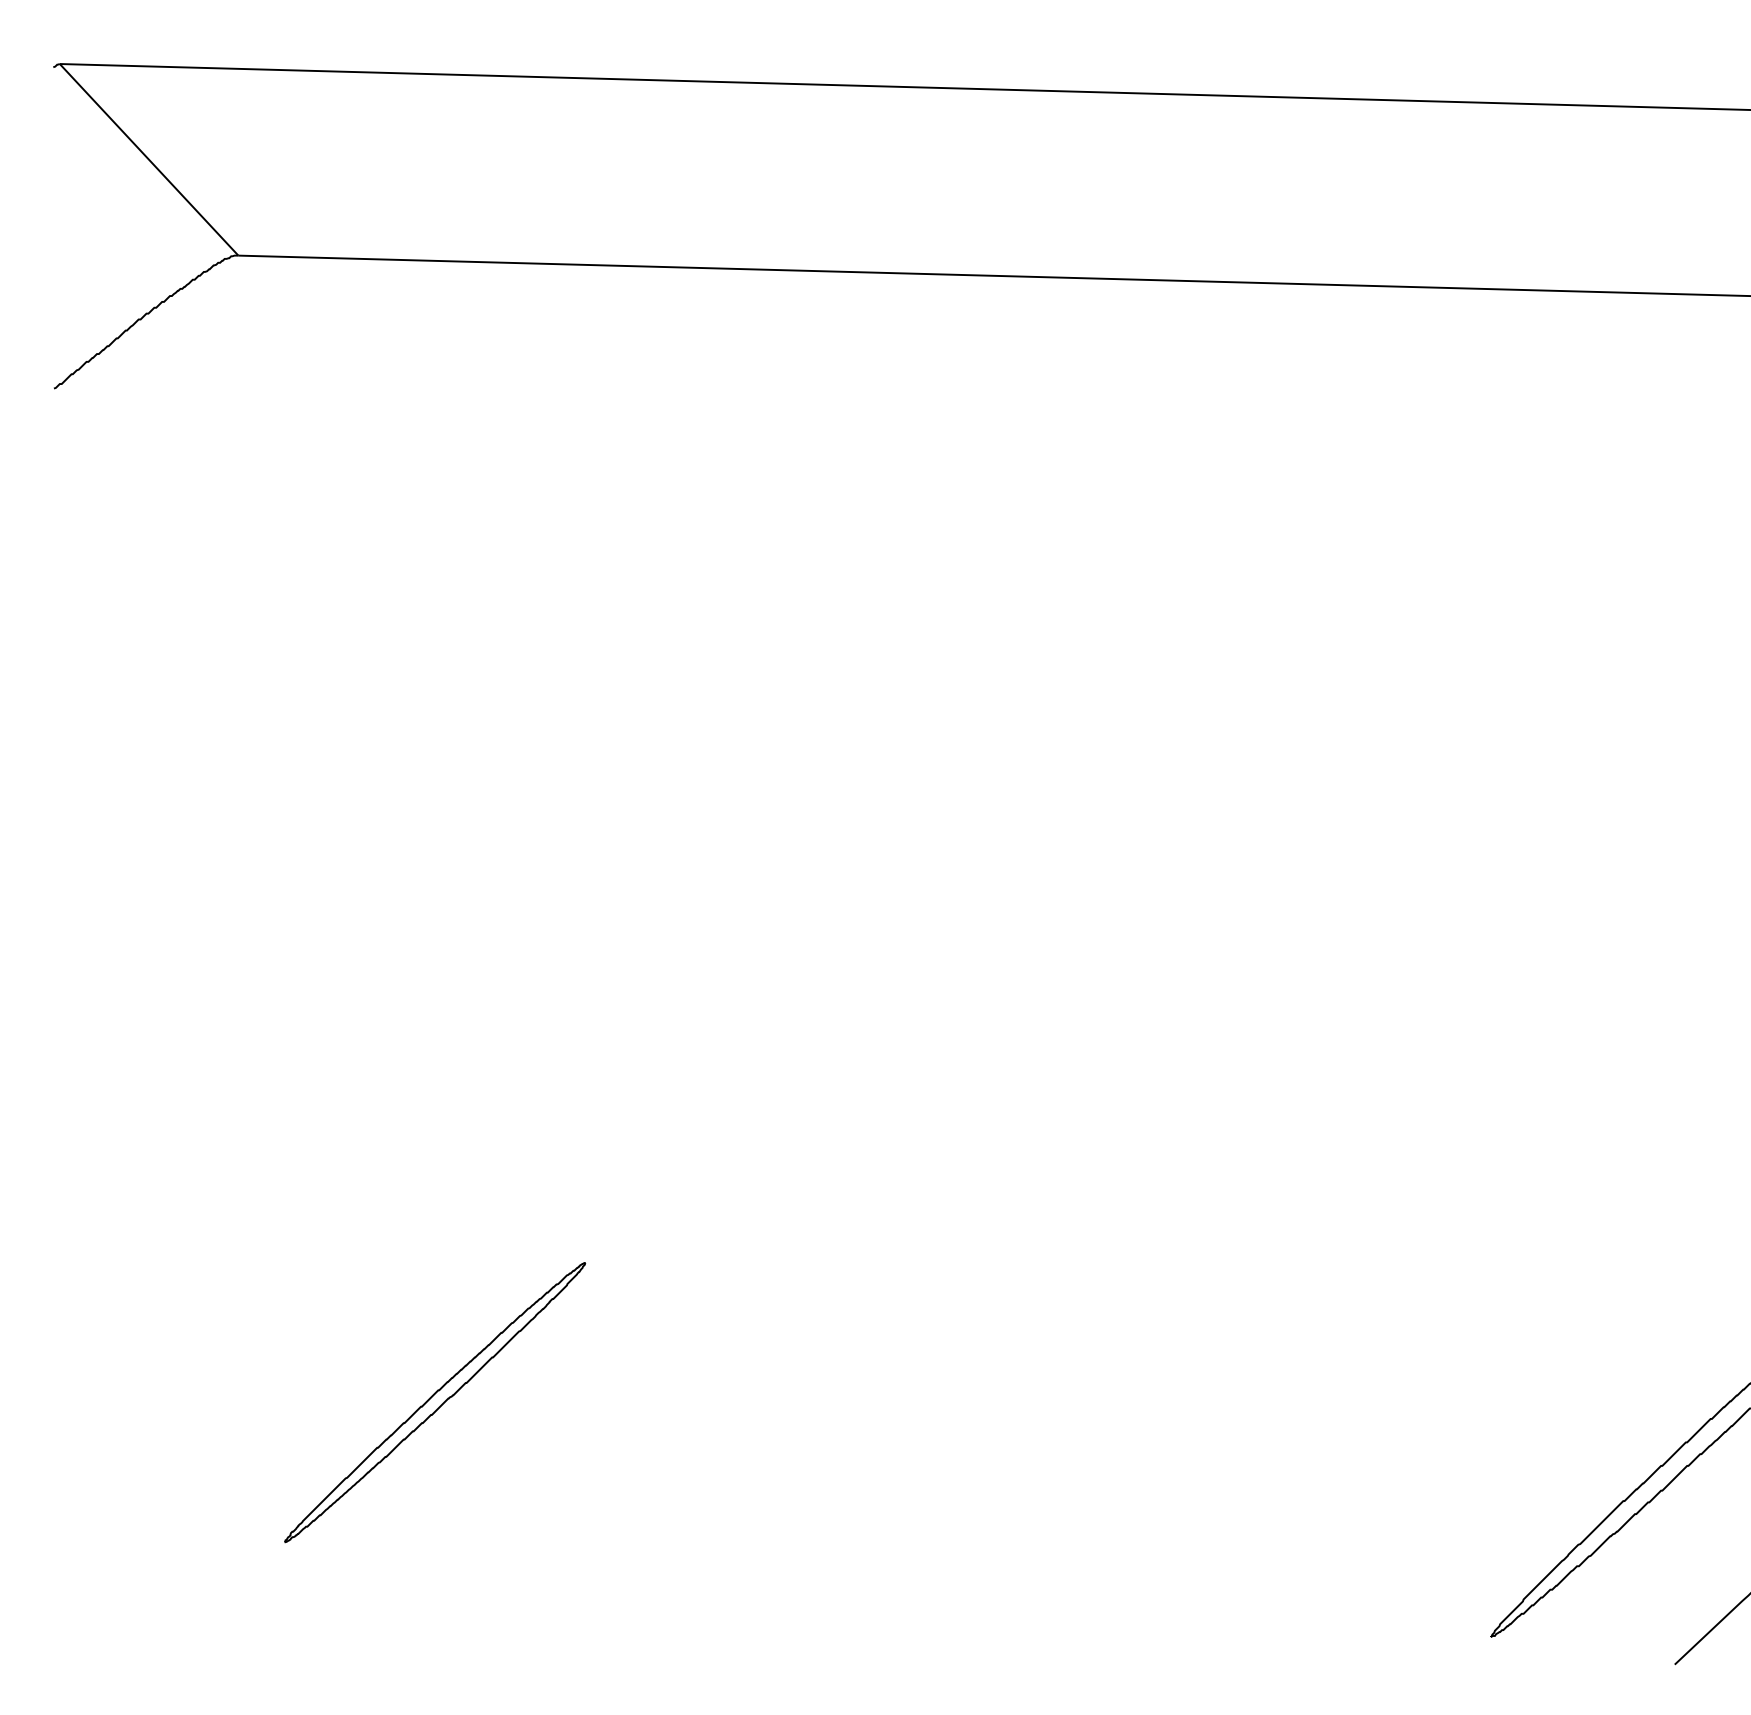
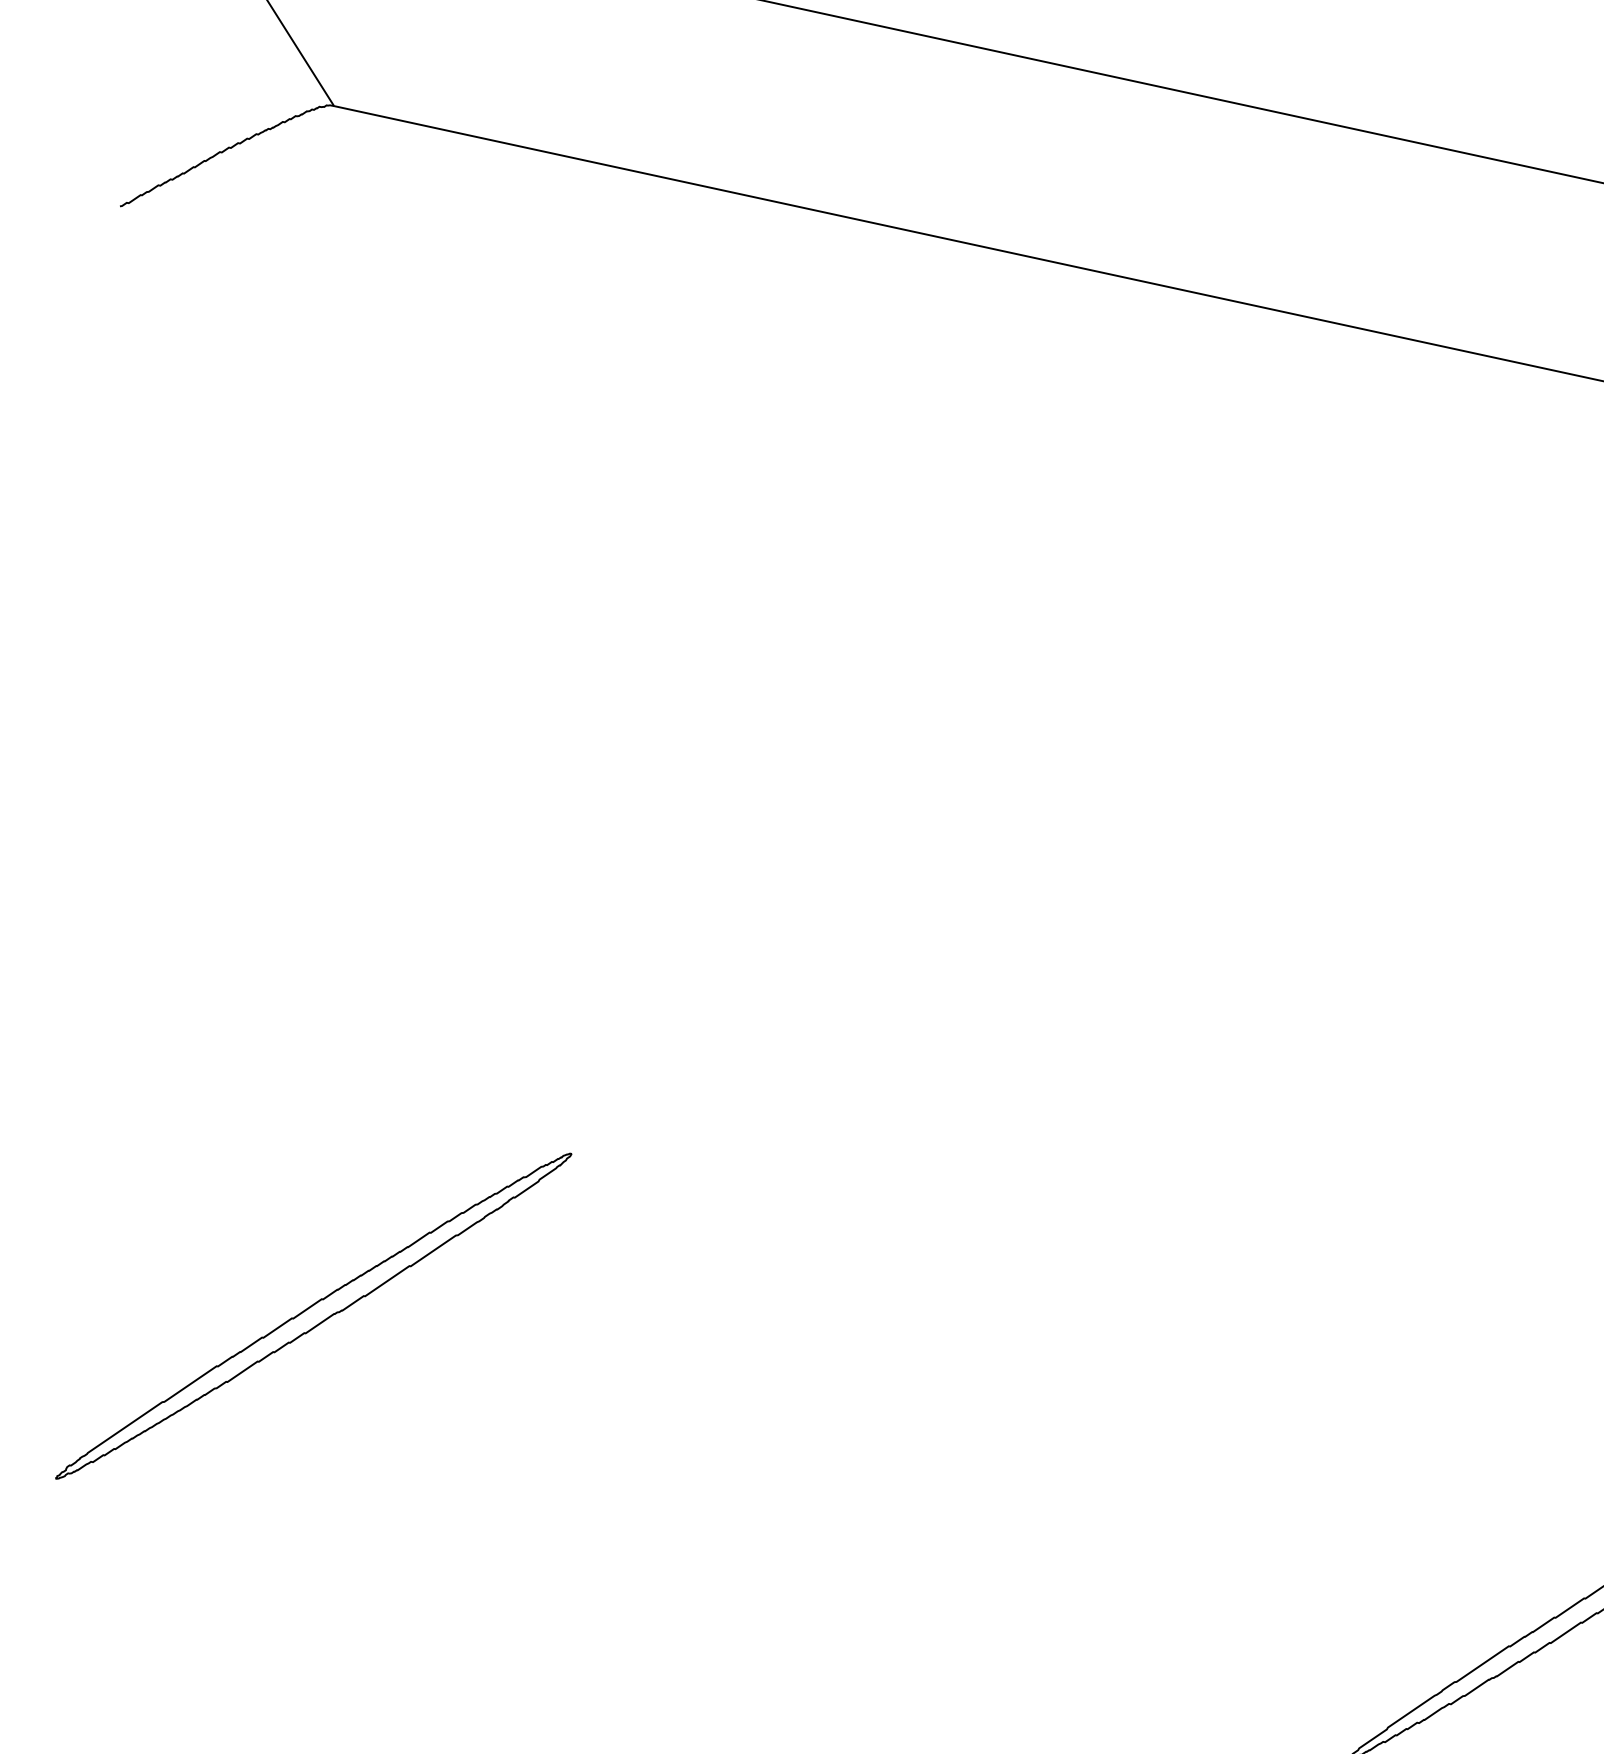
part: (434, 1402) -> (313, 1315), size x1.43

